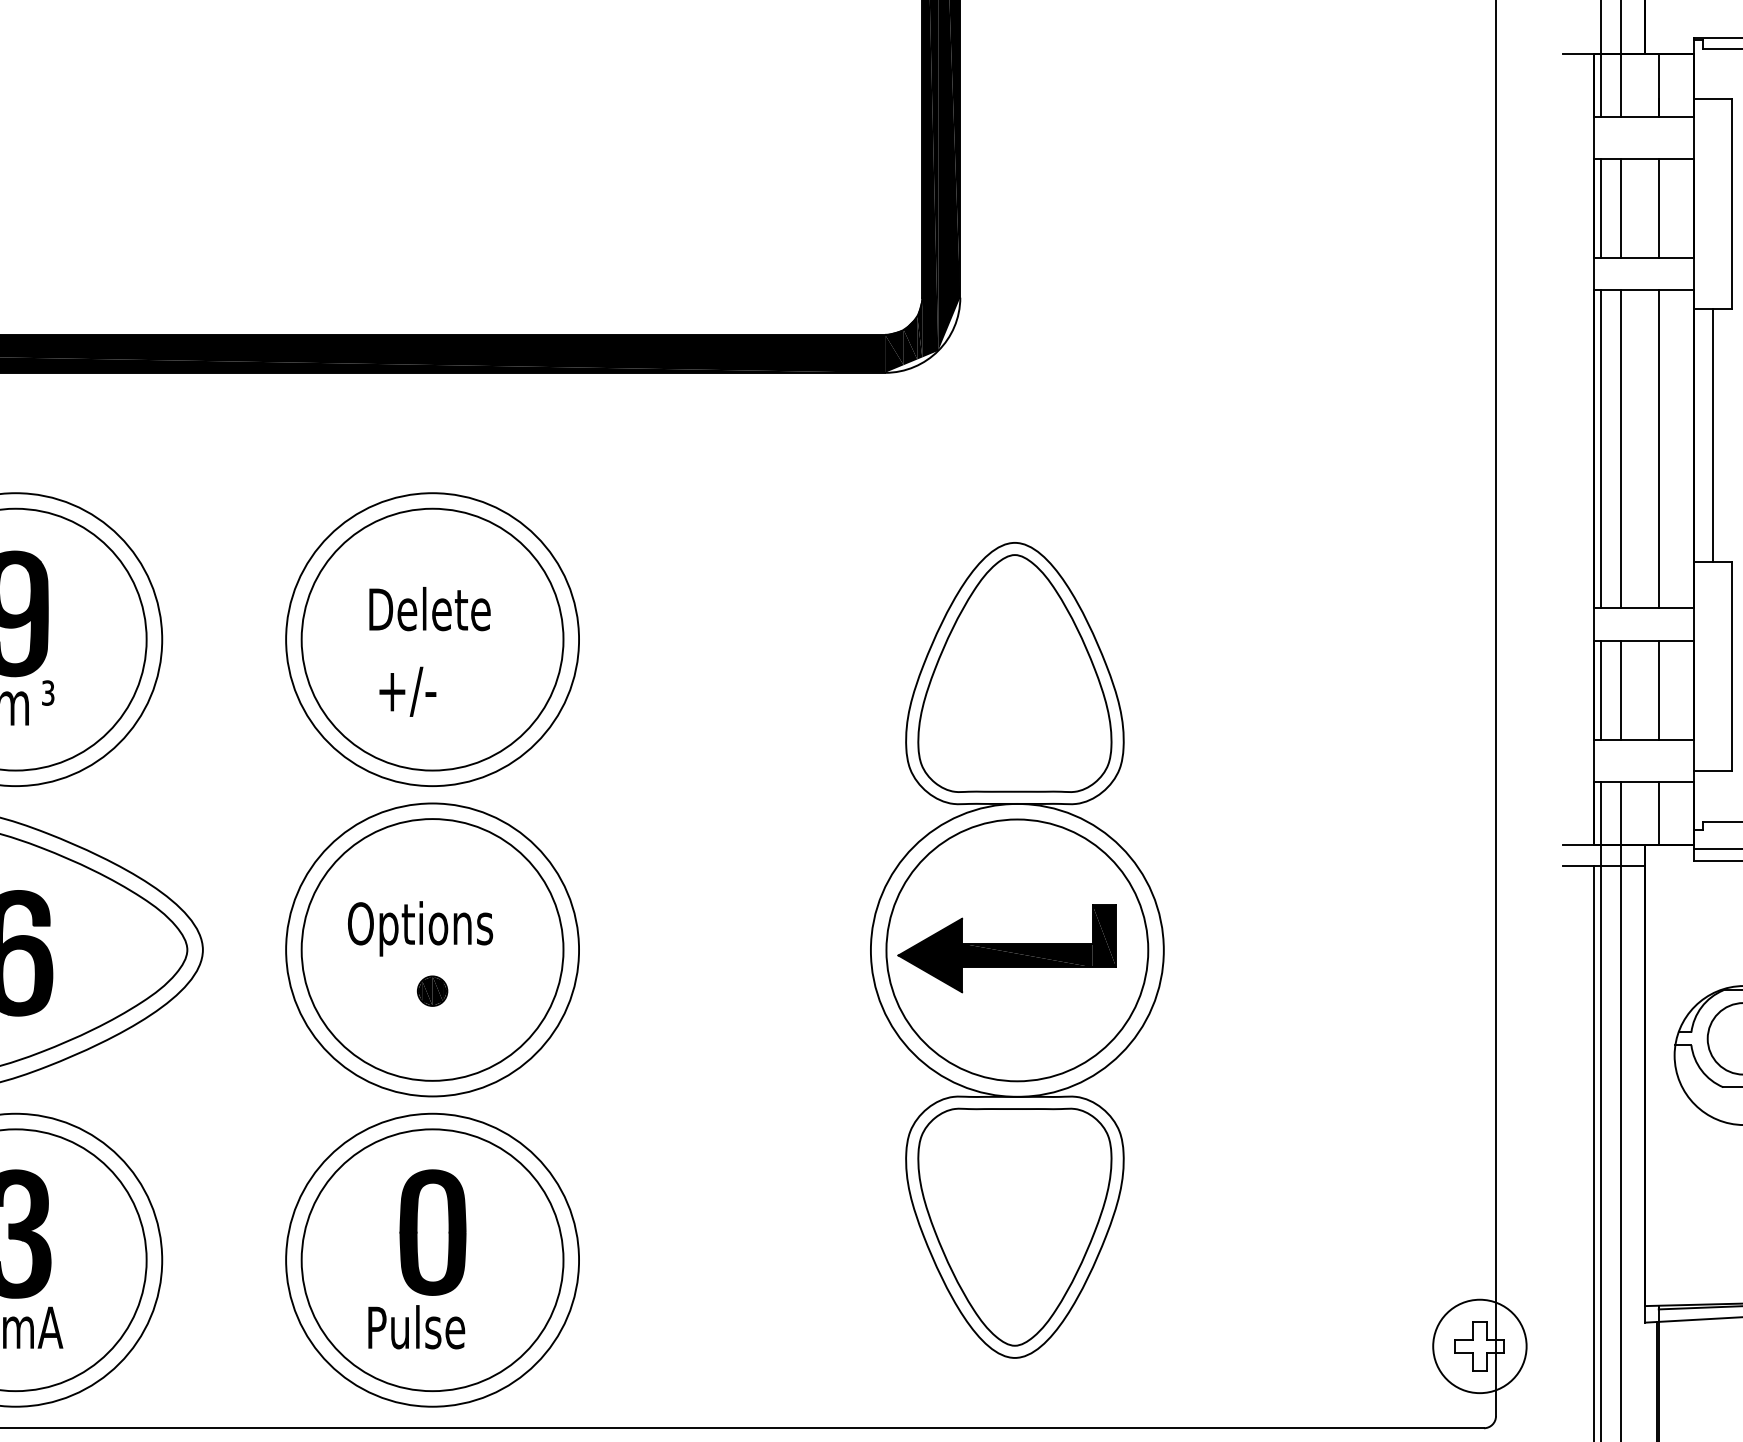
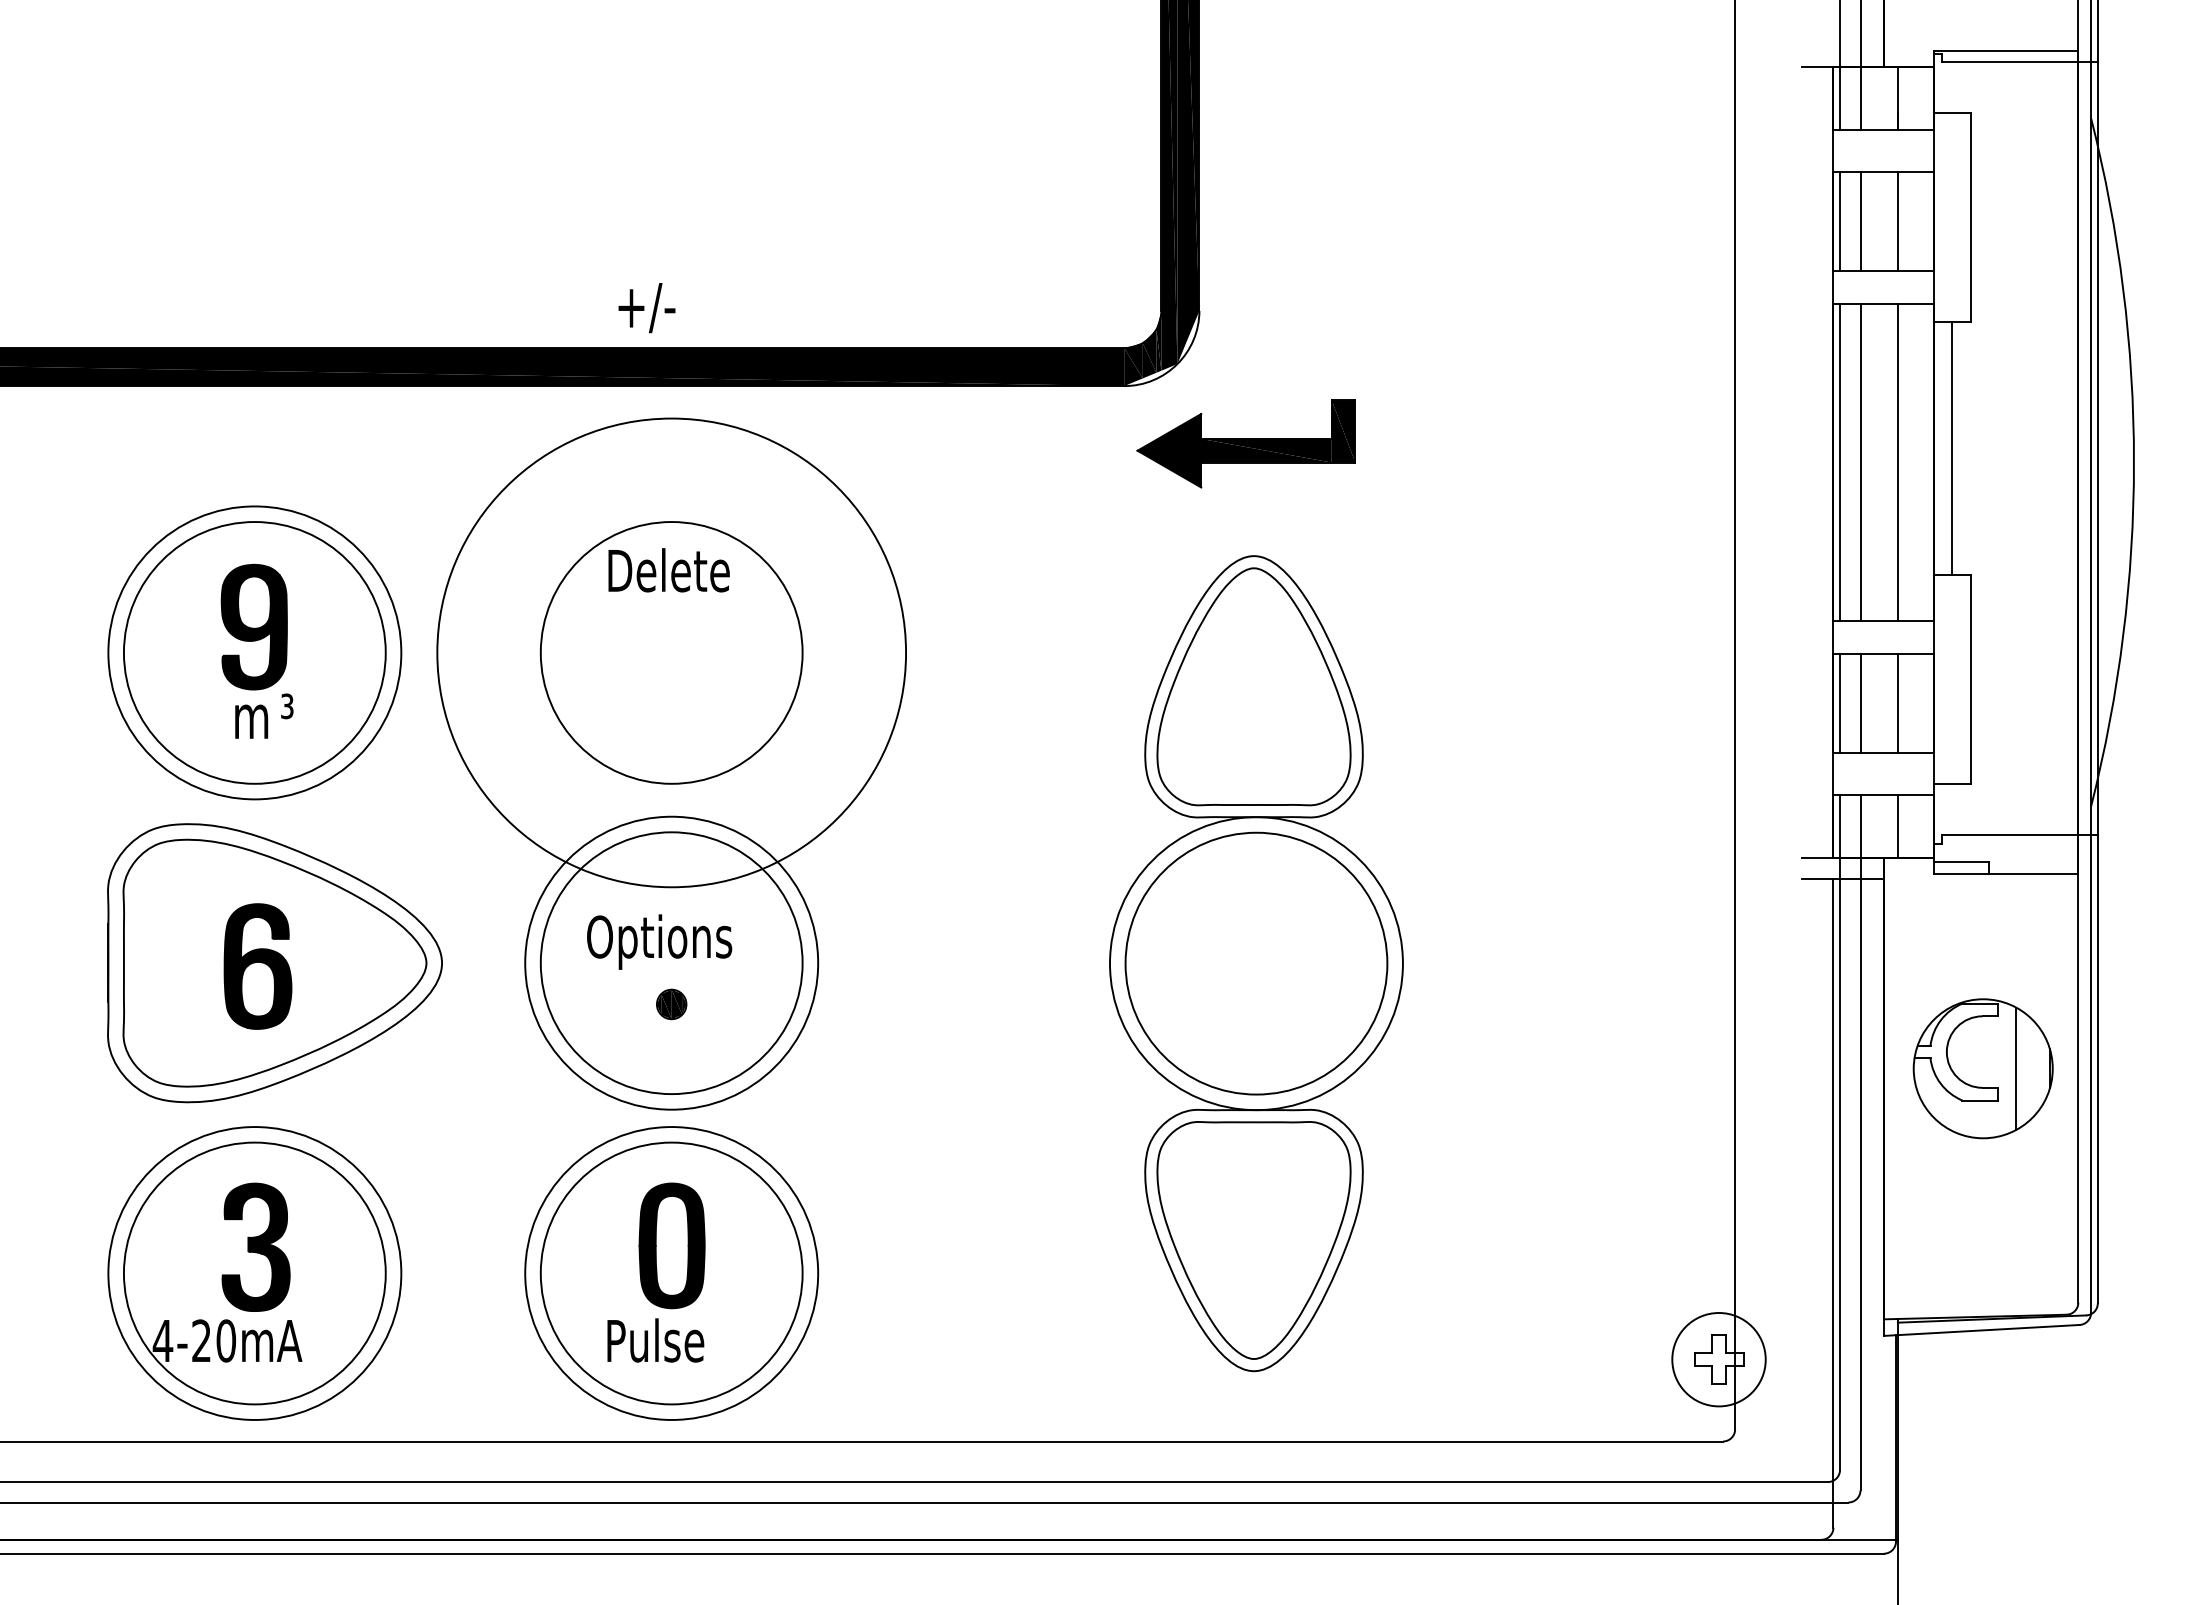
text: (429, 609) -> (668, 570), moved
circle: (432, 639) -> (671, 652), size x1.6
text: (407, 692) -> (646, 308), moved
part: (1006, 948) -> (1245, 443), moved

